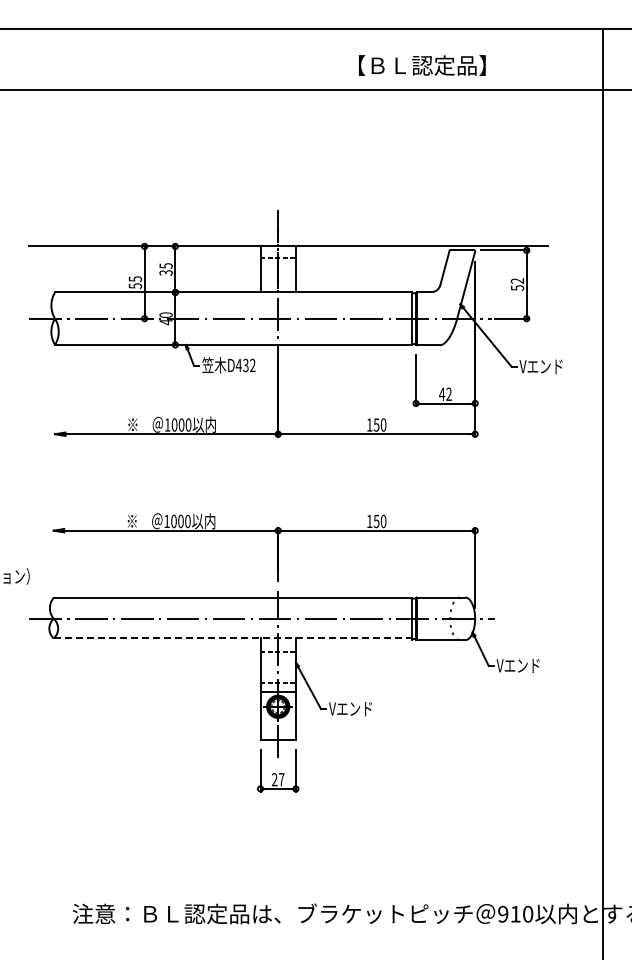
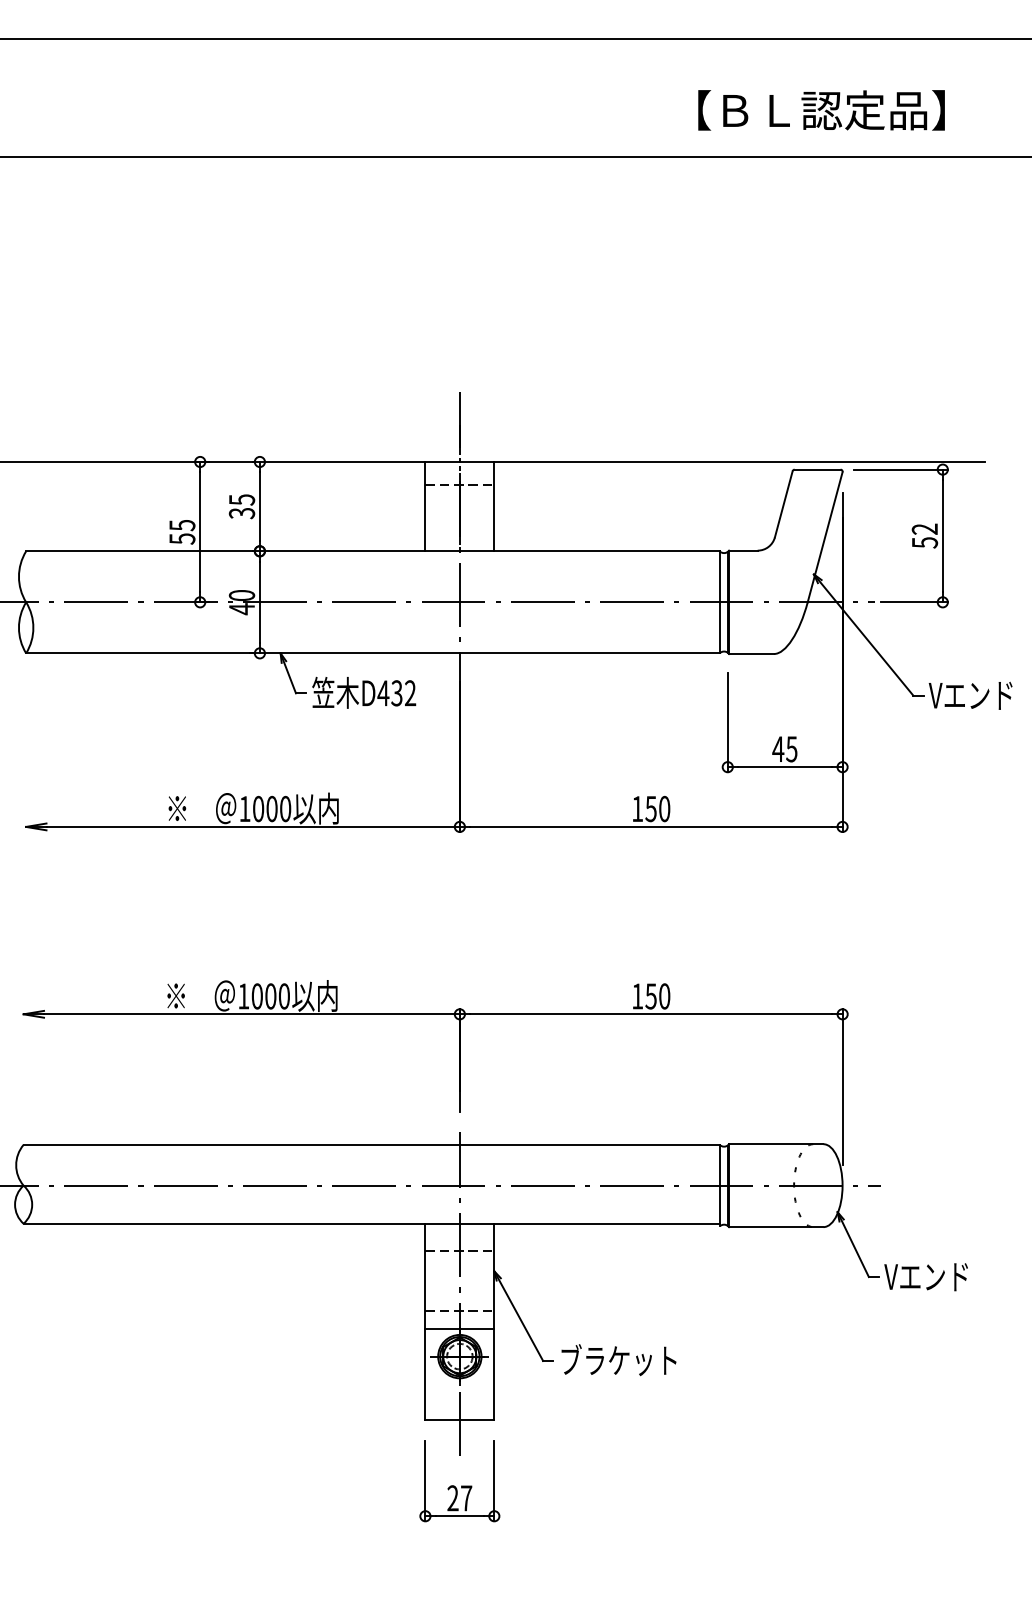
text: (422, 65) -> (821, 110), moved
text: (448, 393) -> (790, 747), 42 -> 45
line: (233, 638) -> (372, 1223), dashed -> solid
text: (359, 708) -> (617, 1359), Vエンド -> ブラケット

